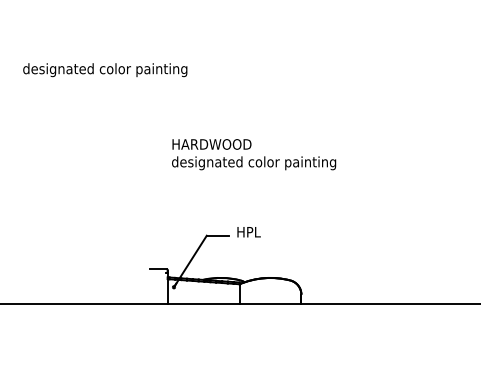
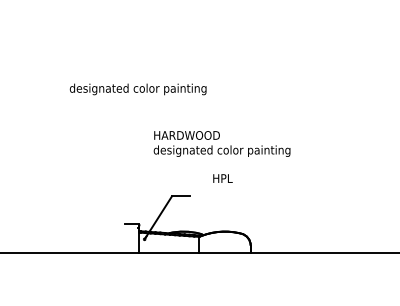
text: (105, 70) -> (138, 89), moved
text: (254, 154) -> (222, 143), moved
text: (248, 232) -> (222, 178), moved

